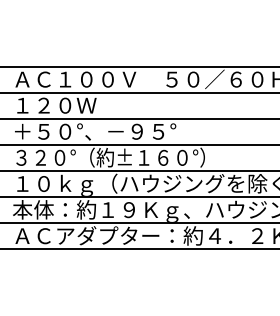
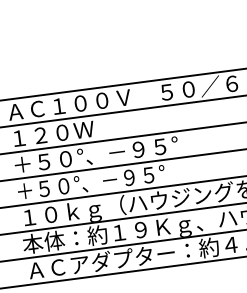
text: (109, 157) -> (113, 179), ３２０°（約±１６０°） -> ＋５０°、－９５°

